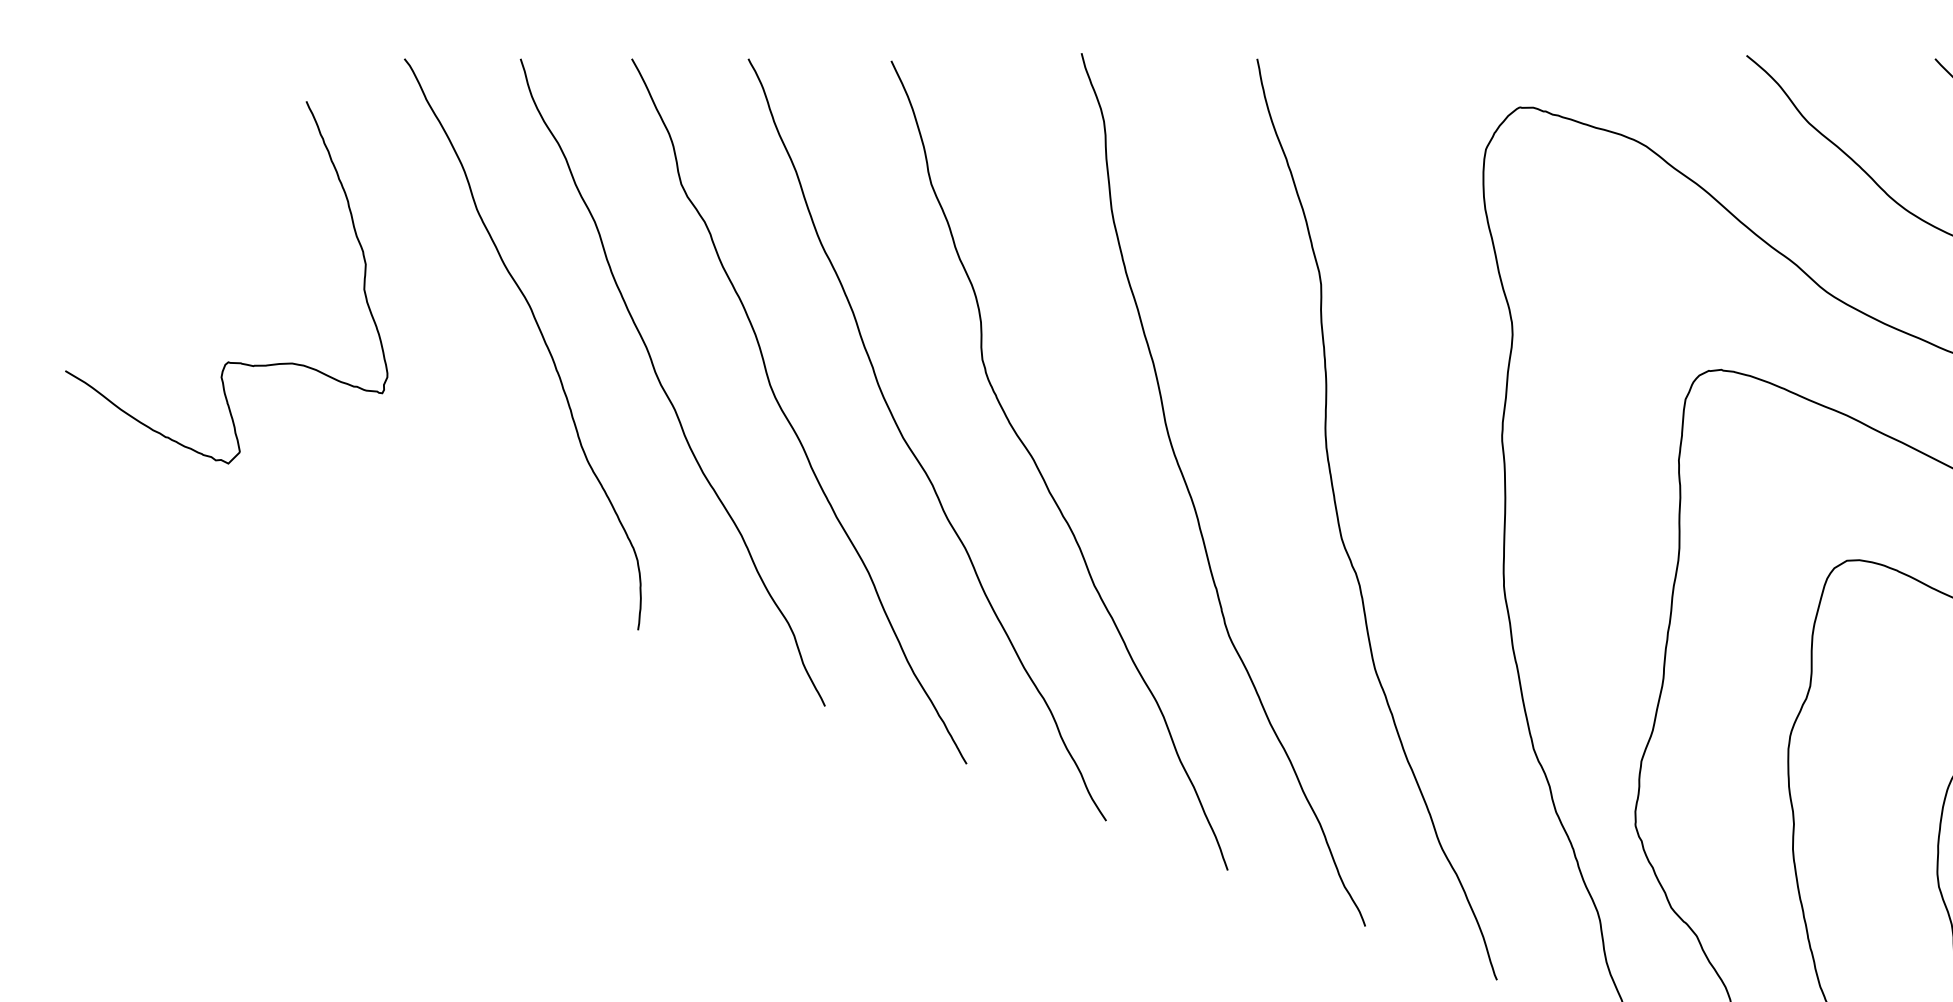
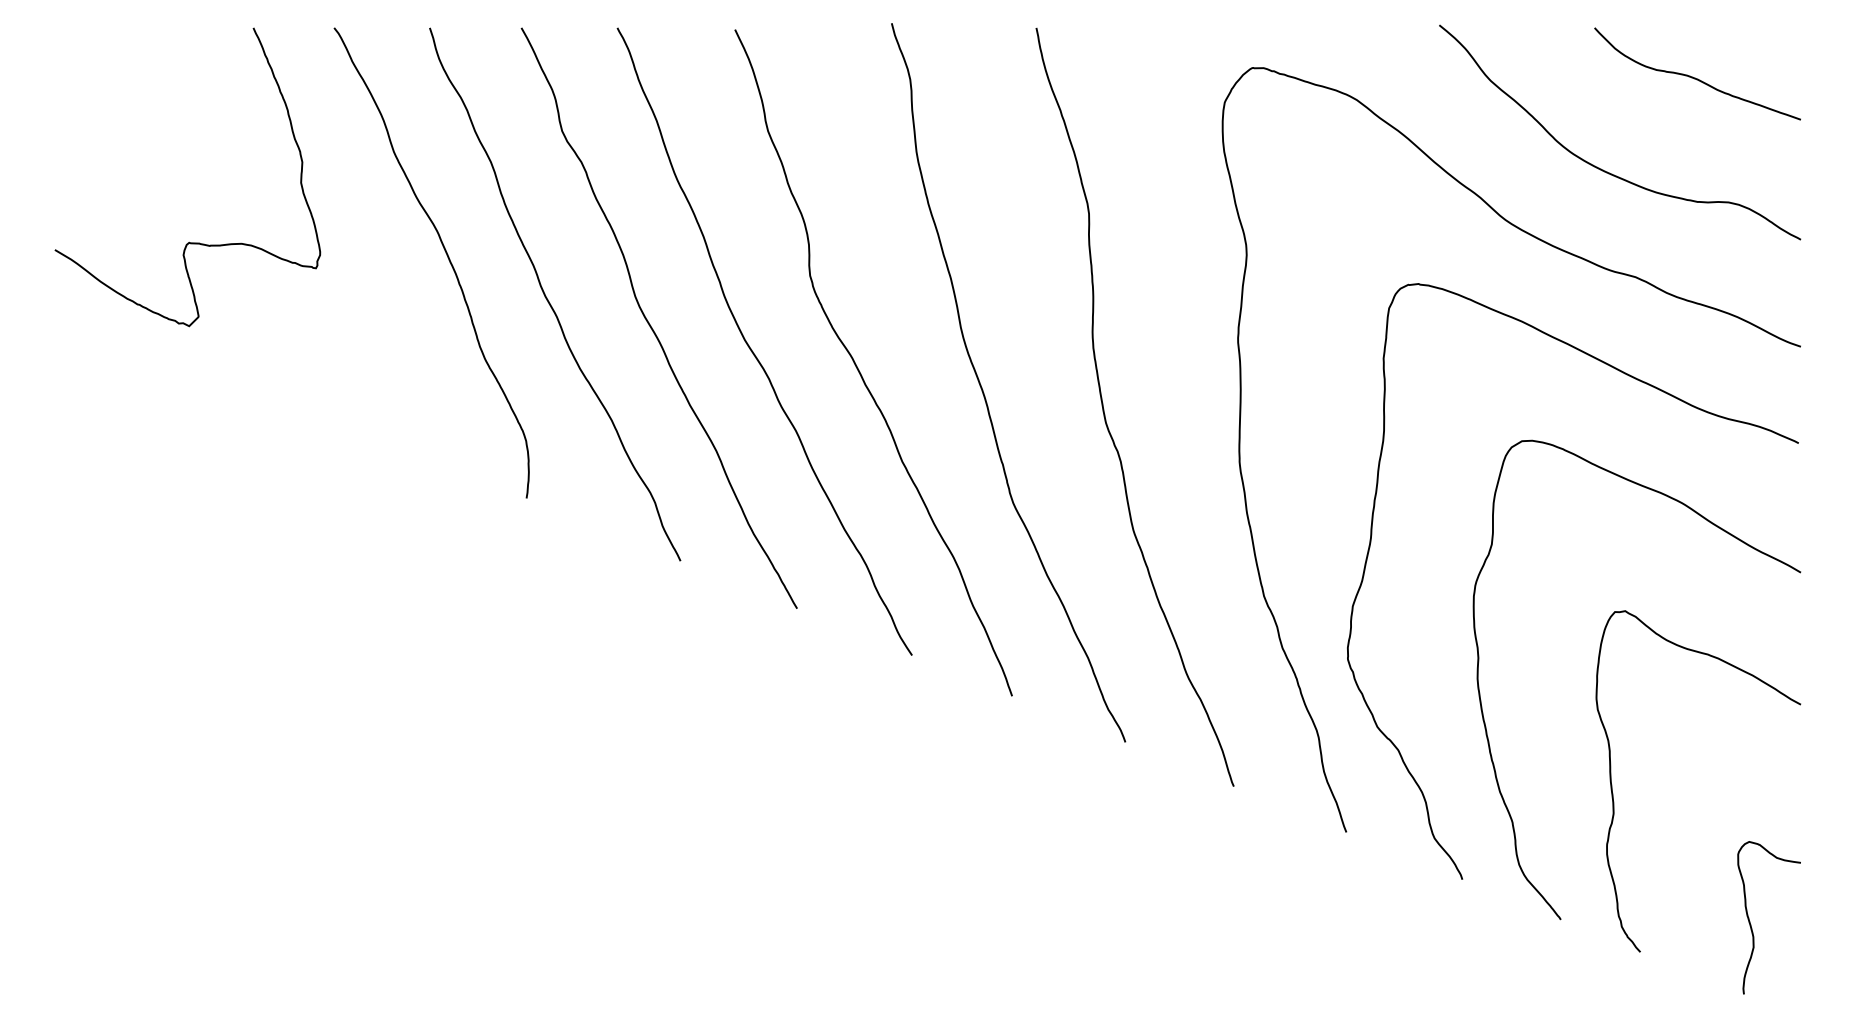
curve: (228, 360) -> (189, 241), moved

